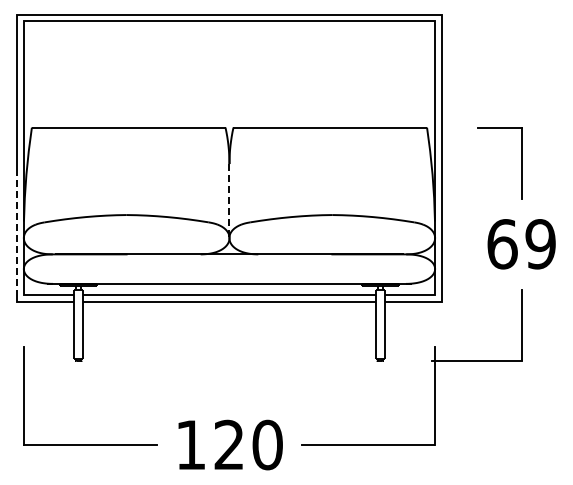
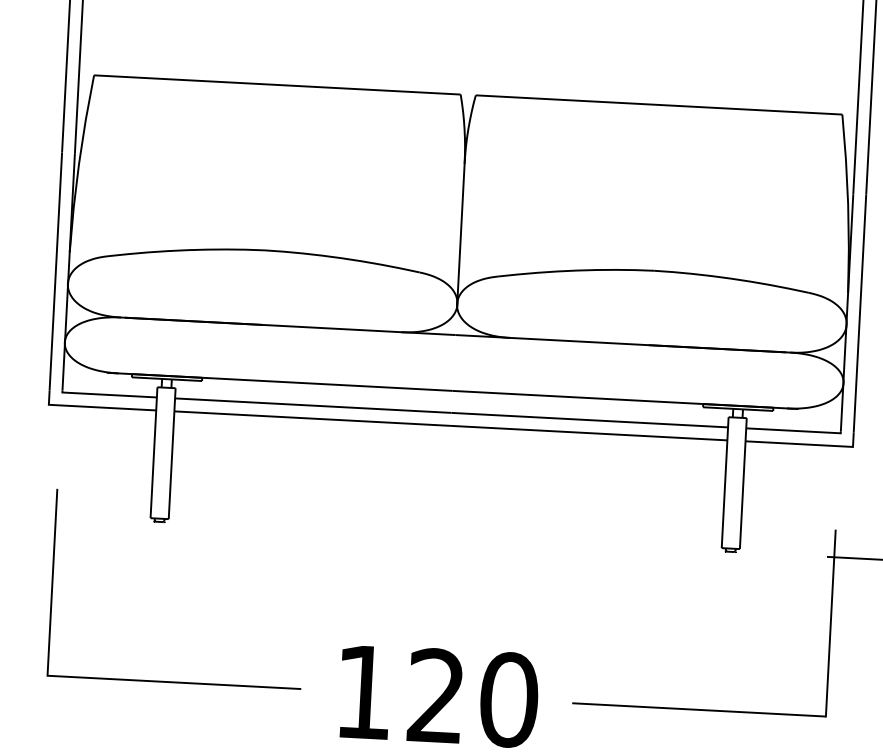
line: (229, 201) -> (460, 234), dashed -> solid
line: (17, 231) -> (56, 270), dashed -> solid

